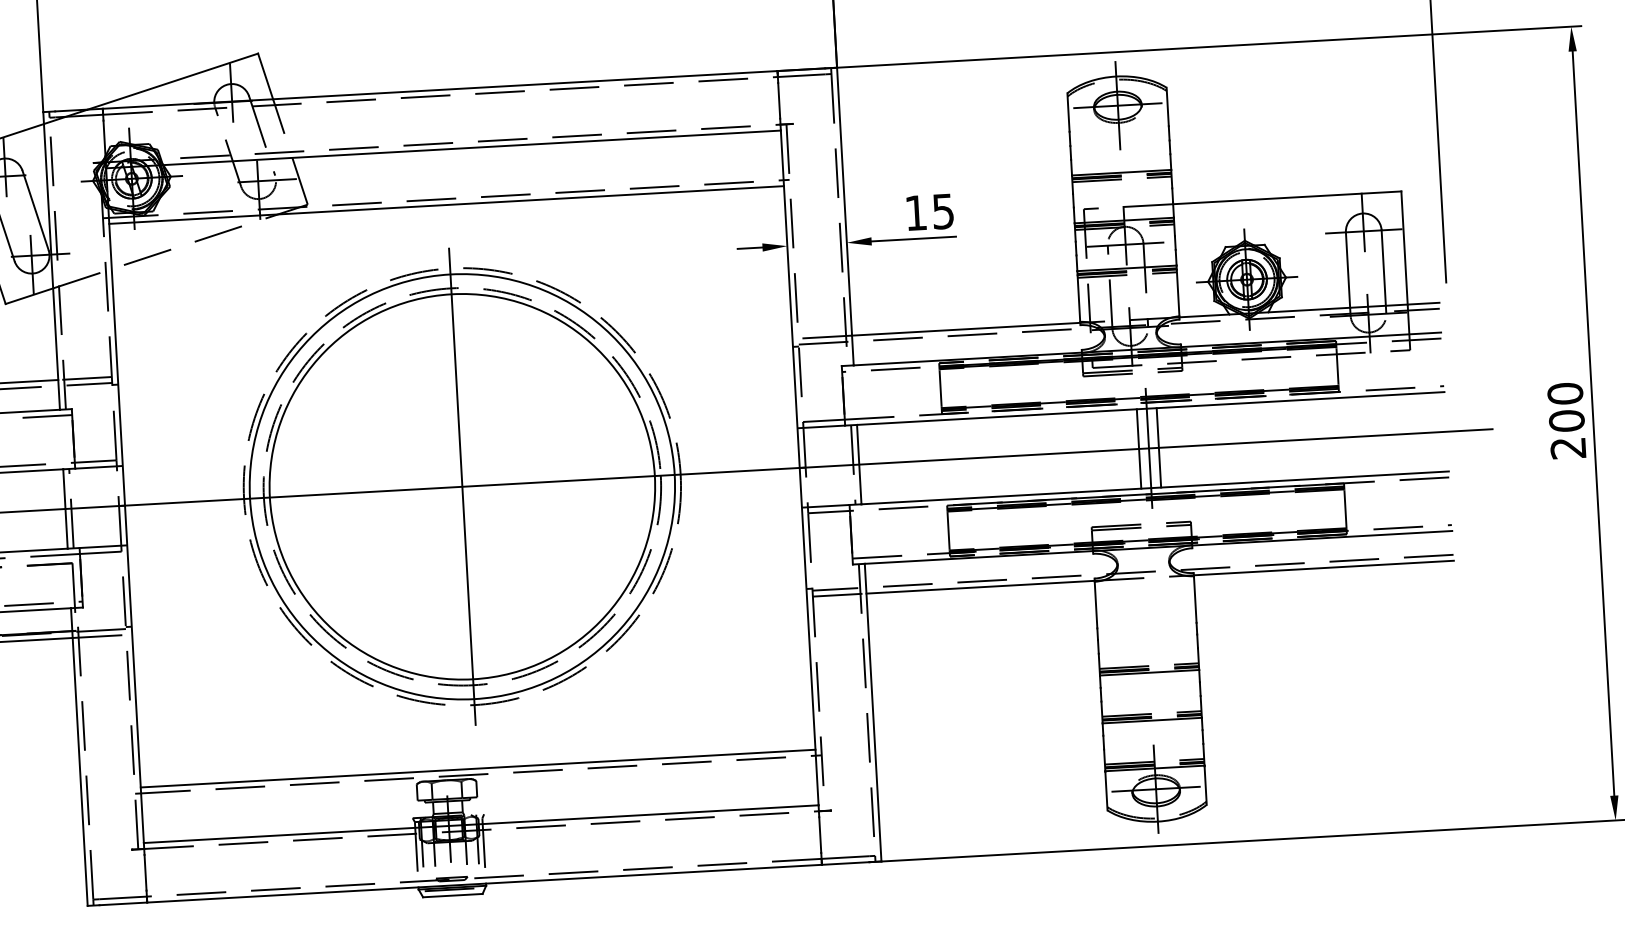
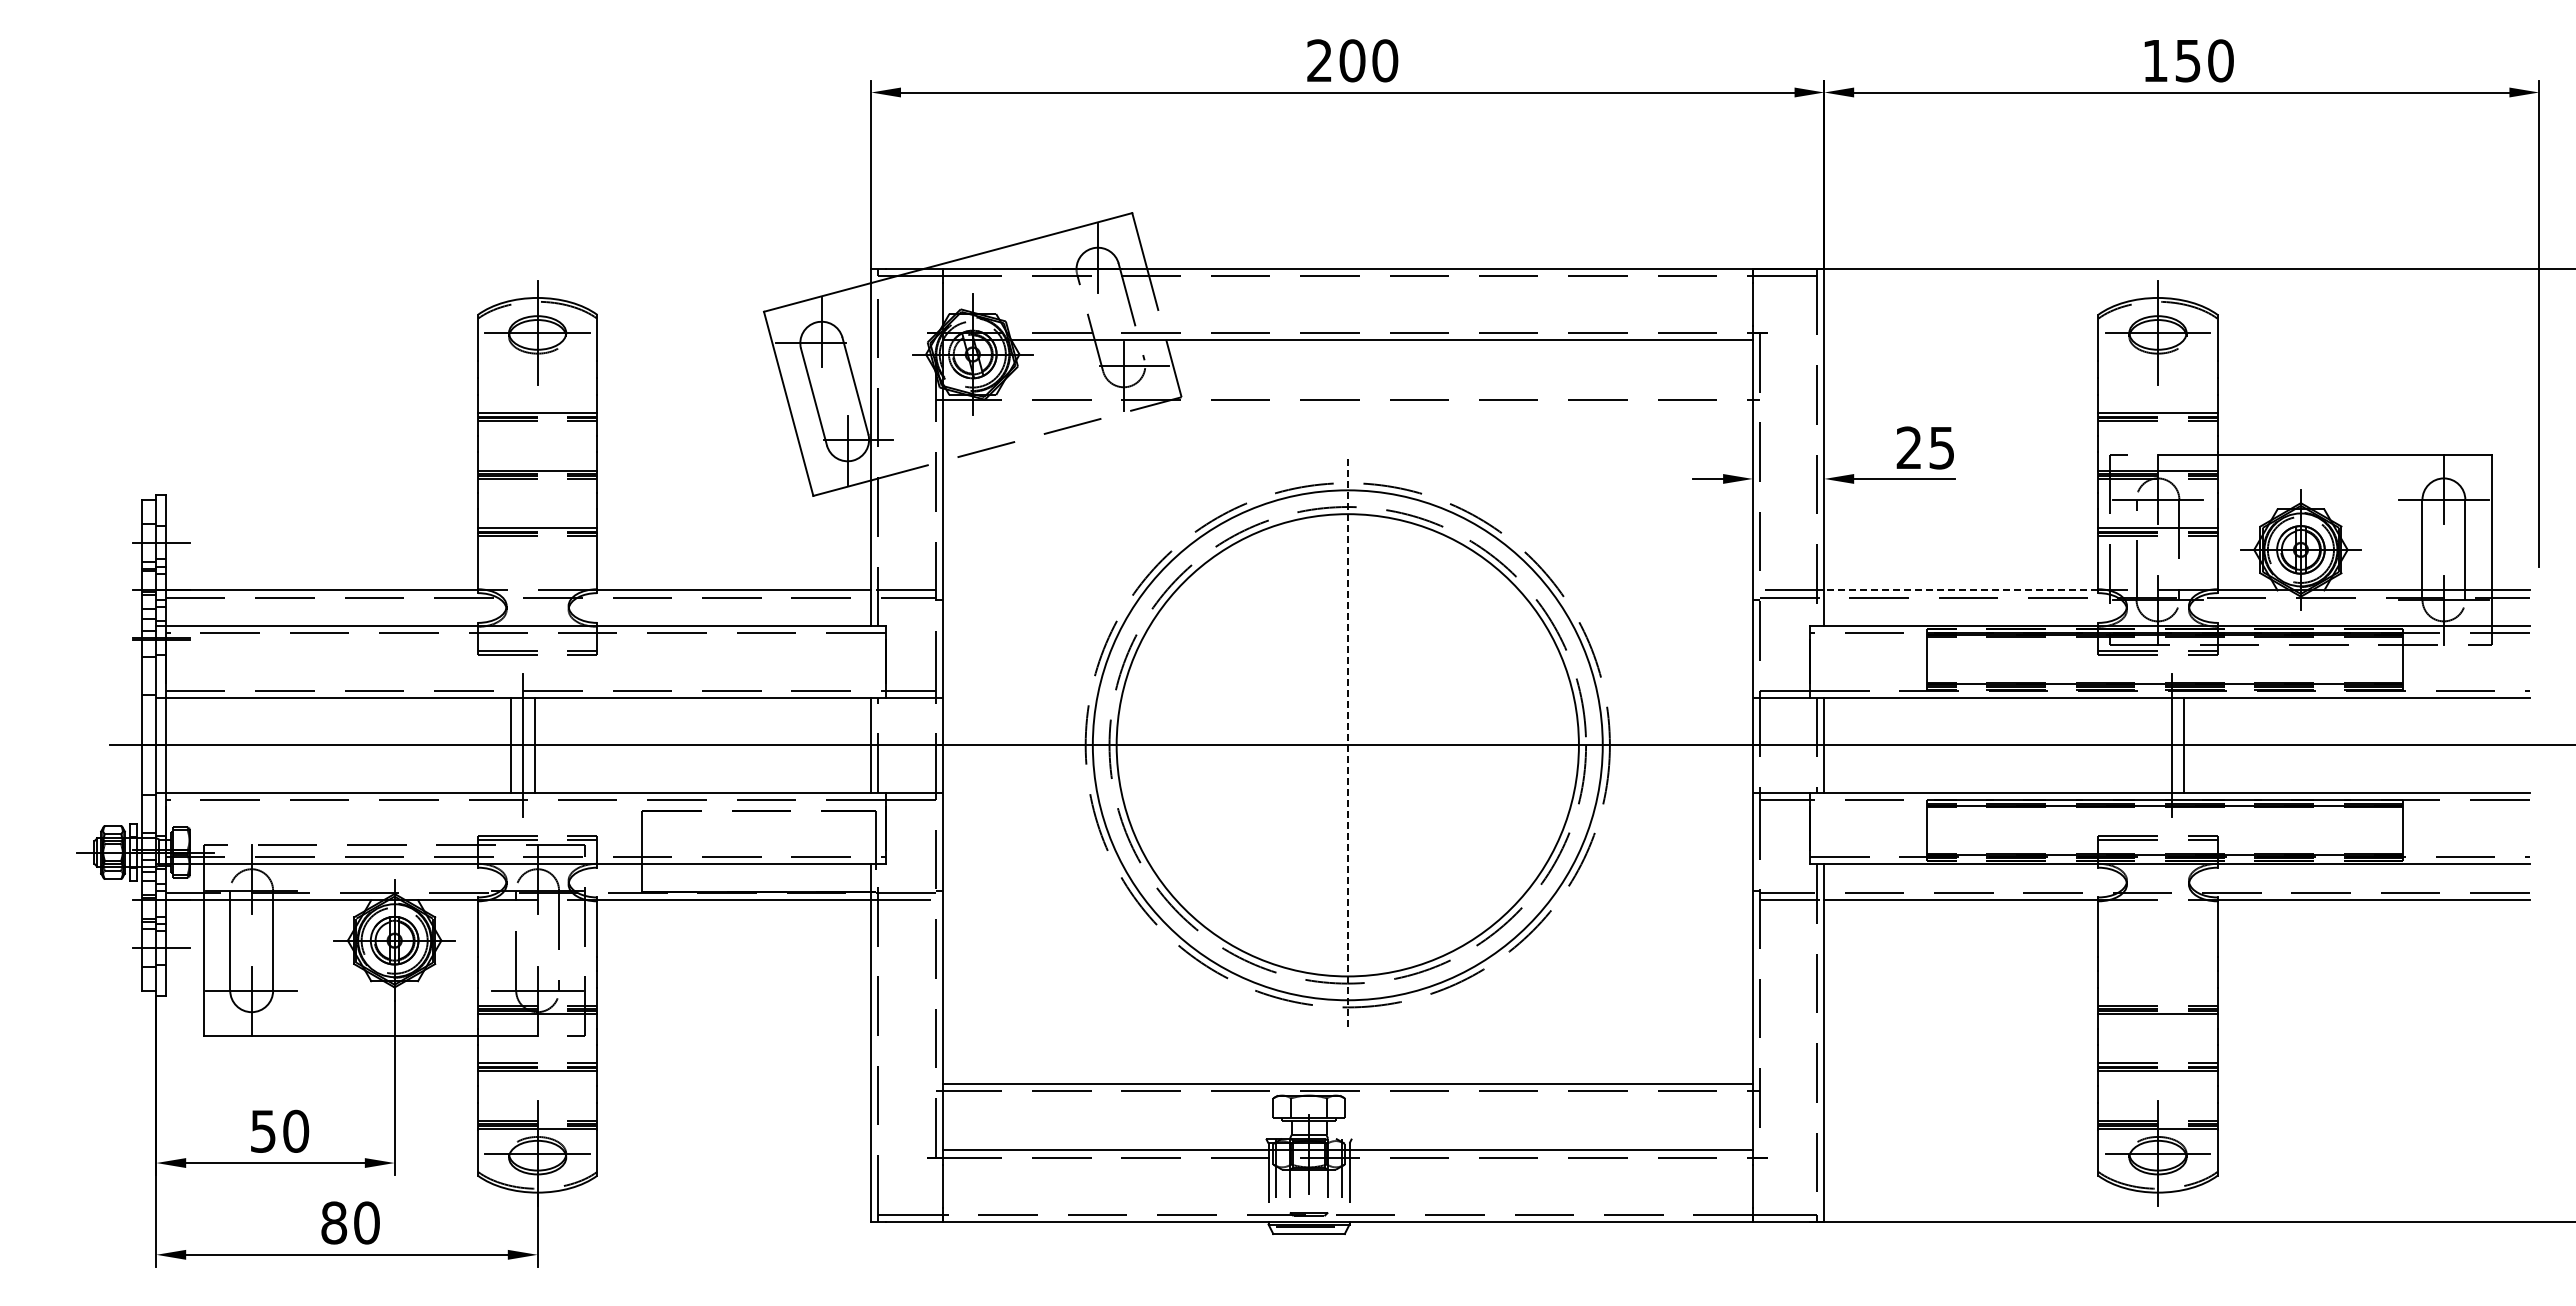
line: (446, 204) -> (1347, 406), removed
text: (915, 212) -> (1908, 447), 15 -> 25
line: (965, 329) -> (1960, 590), solid -> dashed
line: (1139, 448) -> (2160, 744), removed
line: (462, 486) -> (1347, 745), solid -> dashed

